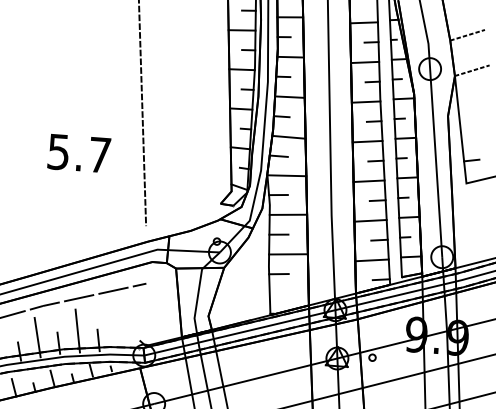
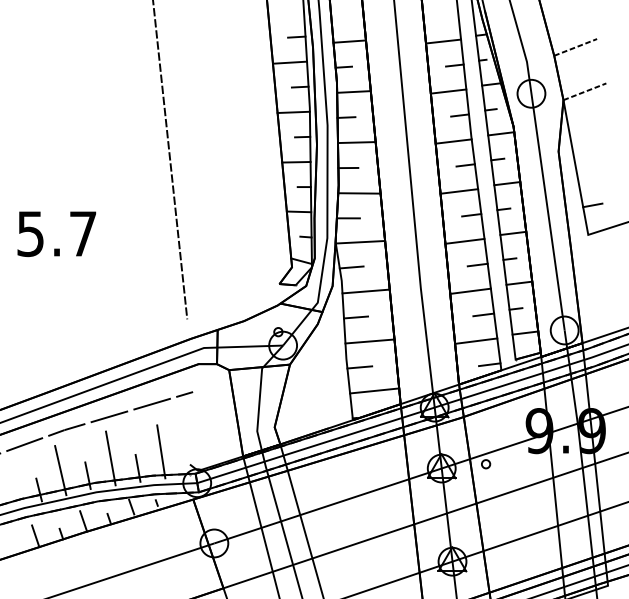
text: (78, 153) -> (56, 234), moved
line: (289, 293) -> (374, 390), added
line: (118, 328) -> (161, 451), added

